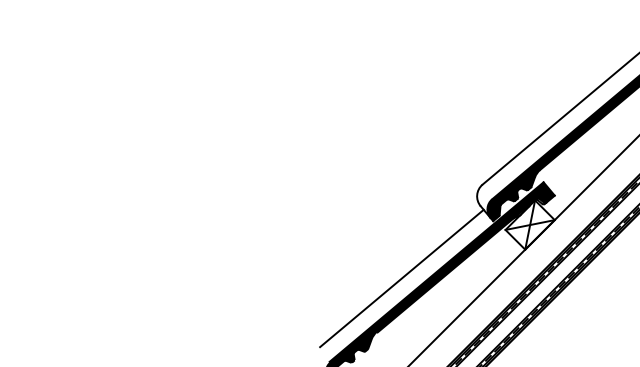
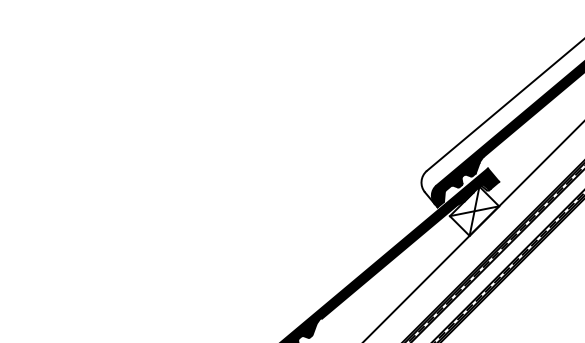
line: (401, 278) -> (345, 264), removed

